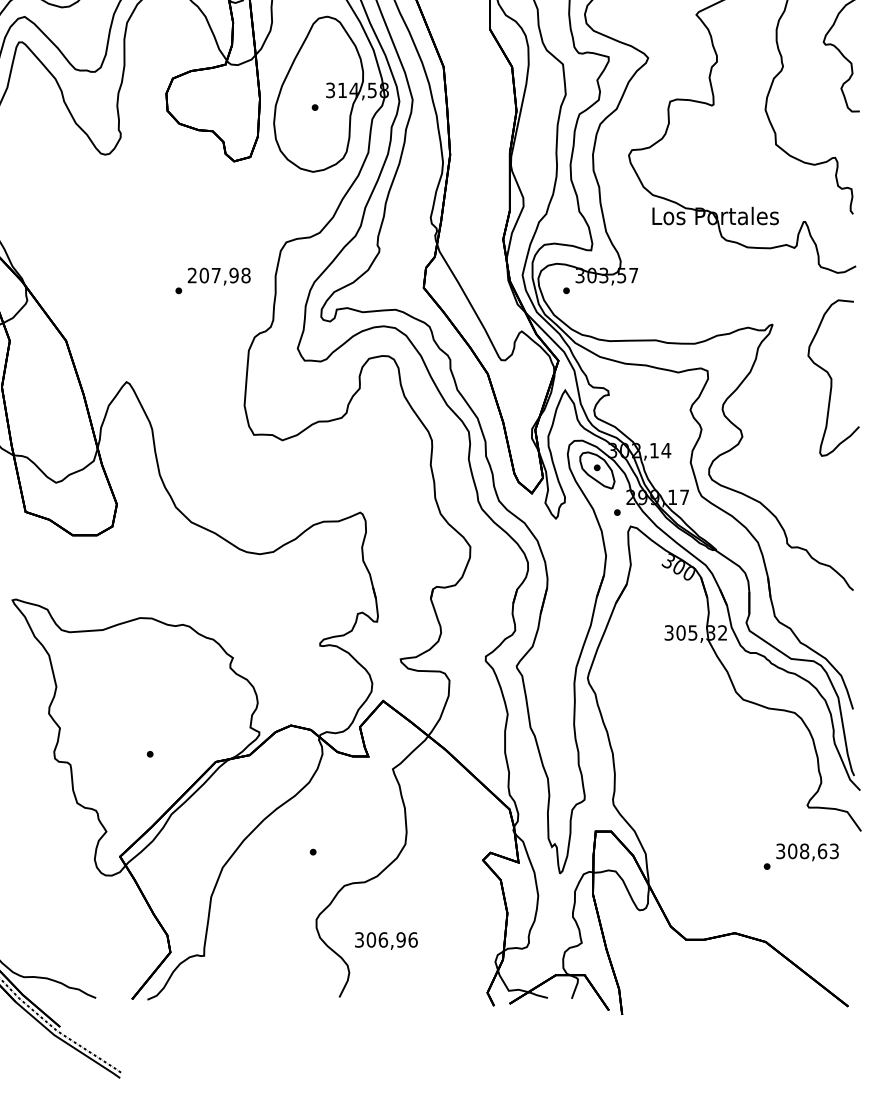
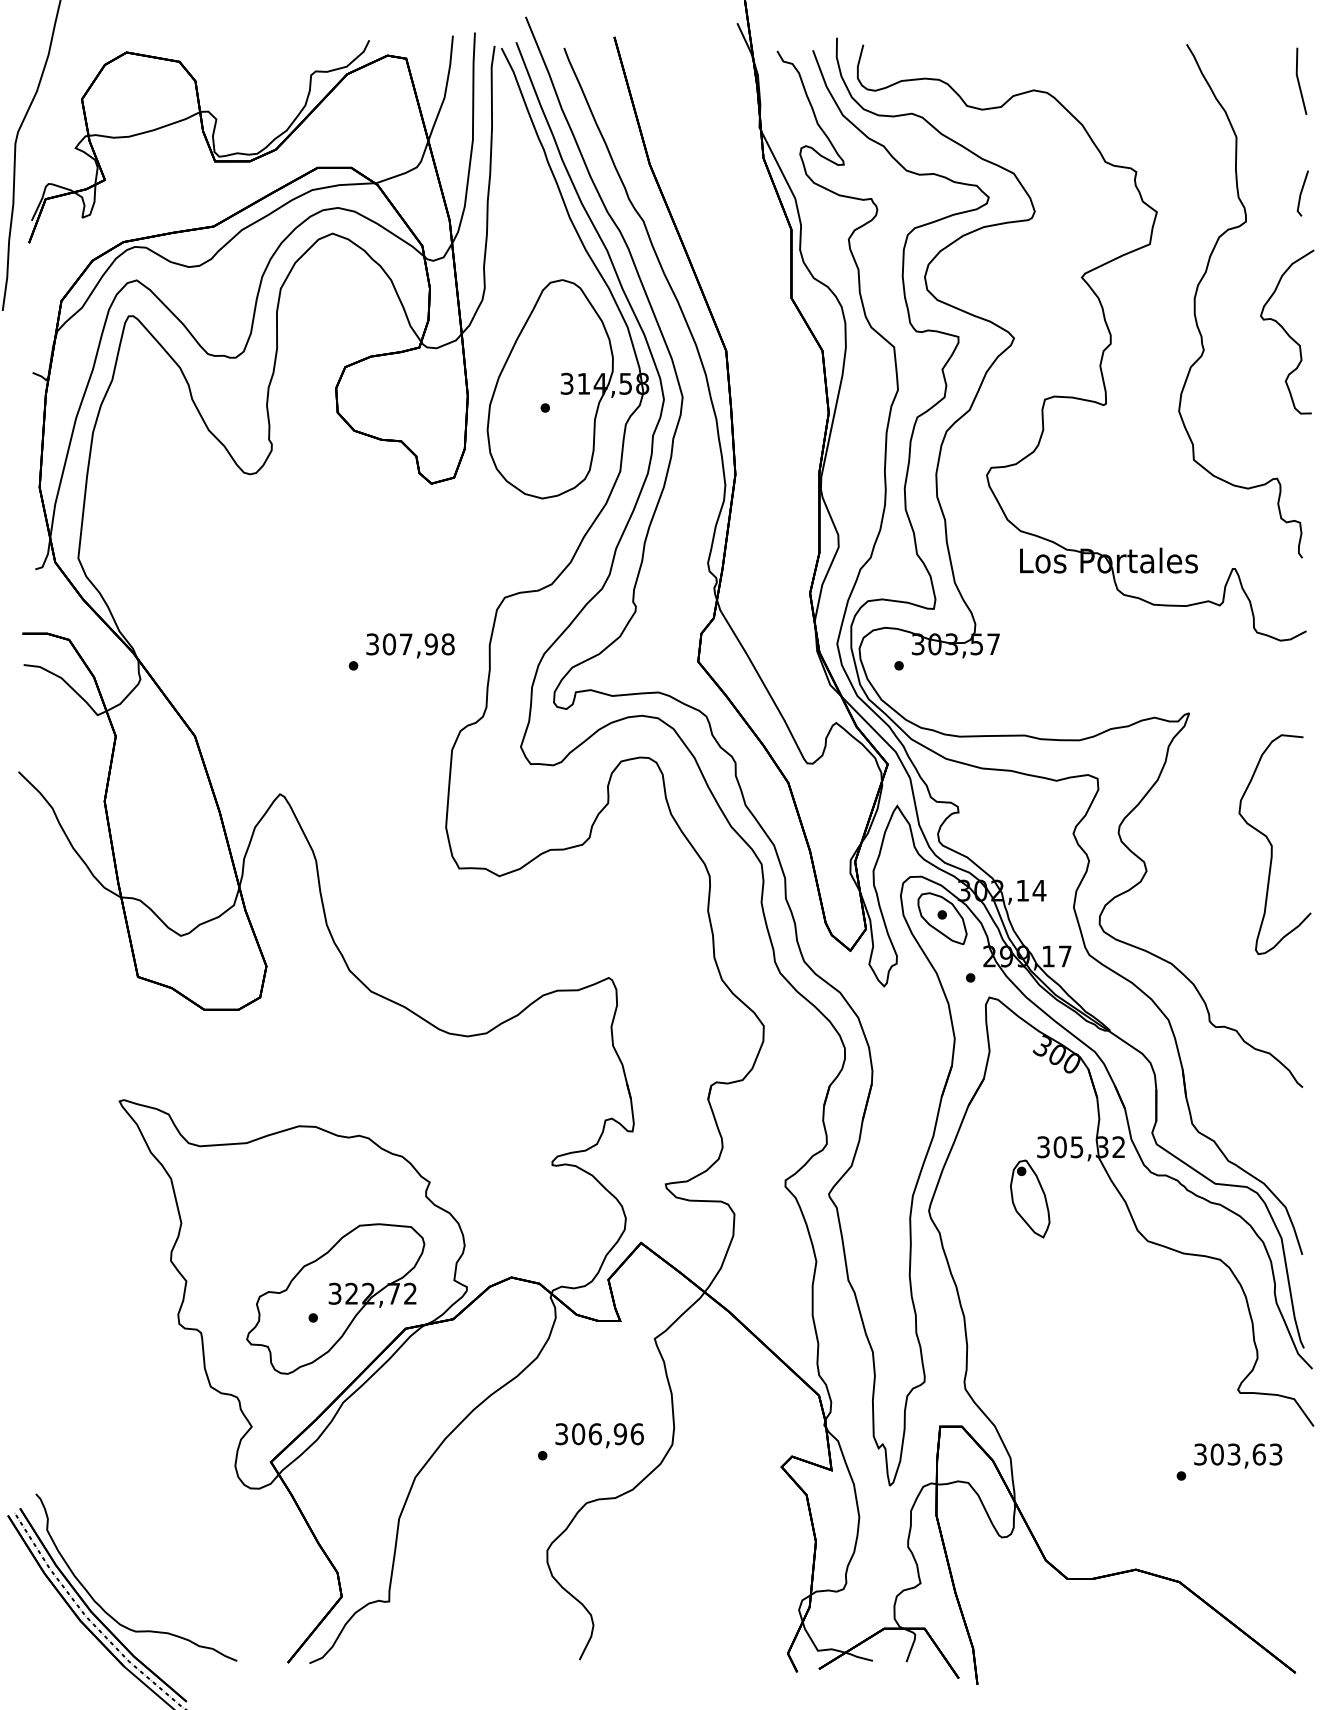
text: (192, 275) -> (372, 644), 207,98 -> 307,98
curve: (831, 378) -> (1272, 844), moved
part: (659, 669) -> (1030, 1198), added
part: (165, 740) -> (335, 1298), added
text: (804, 851) -> (1233, 1454), 308,63 -> 303,63
text: (386, 940) -> (599, 1435), moved

